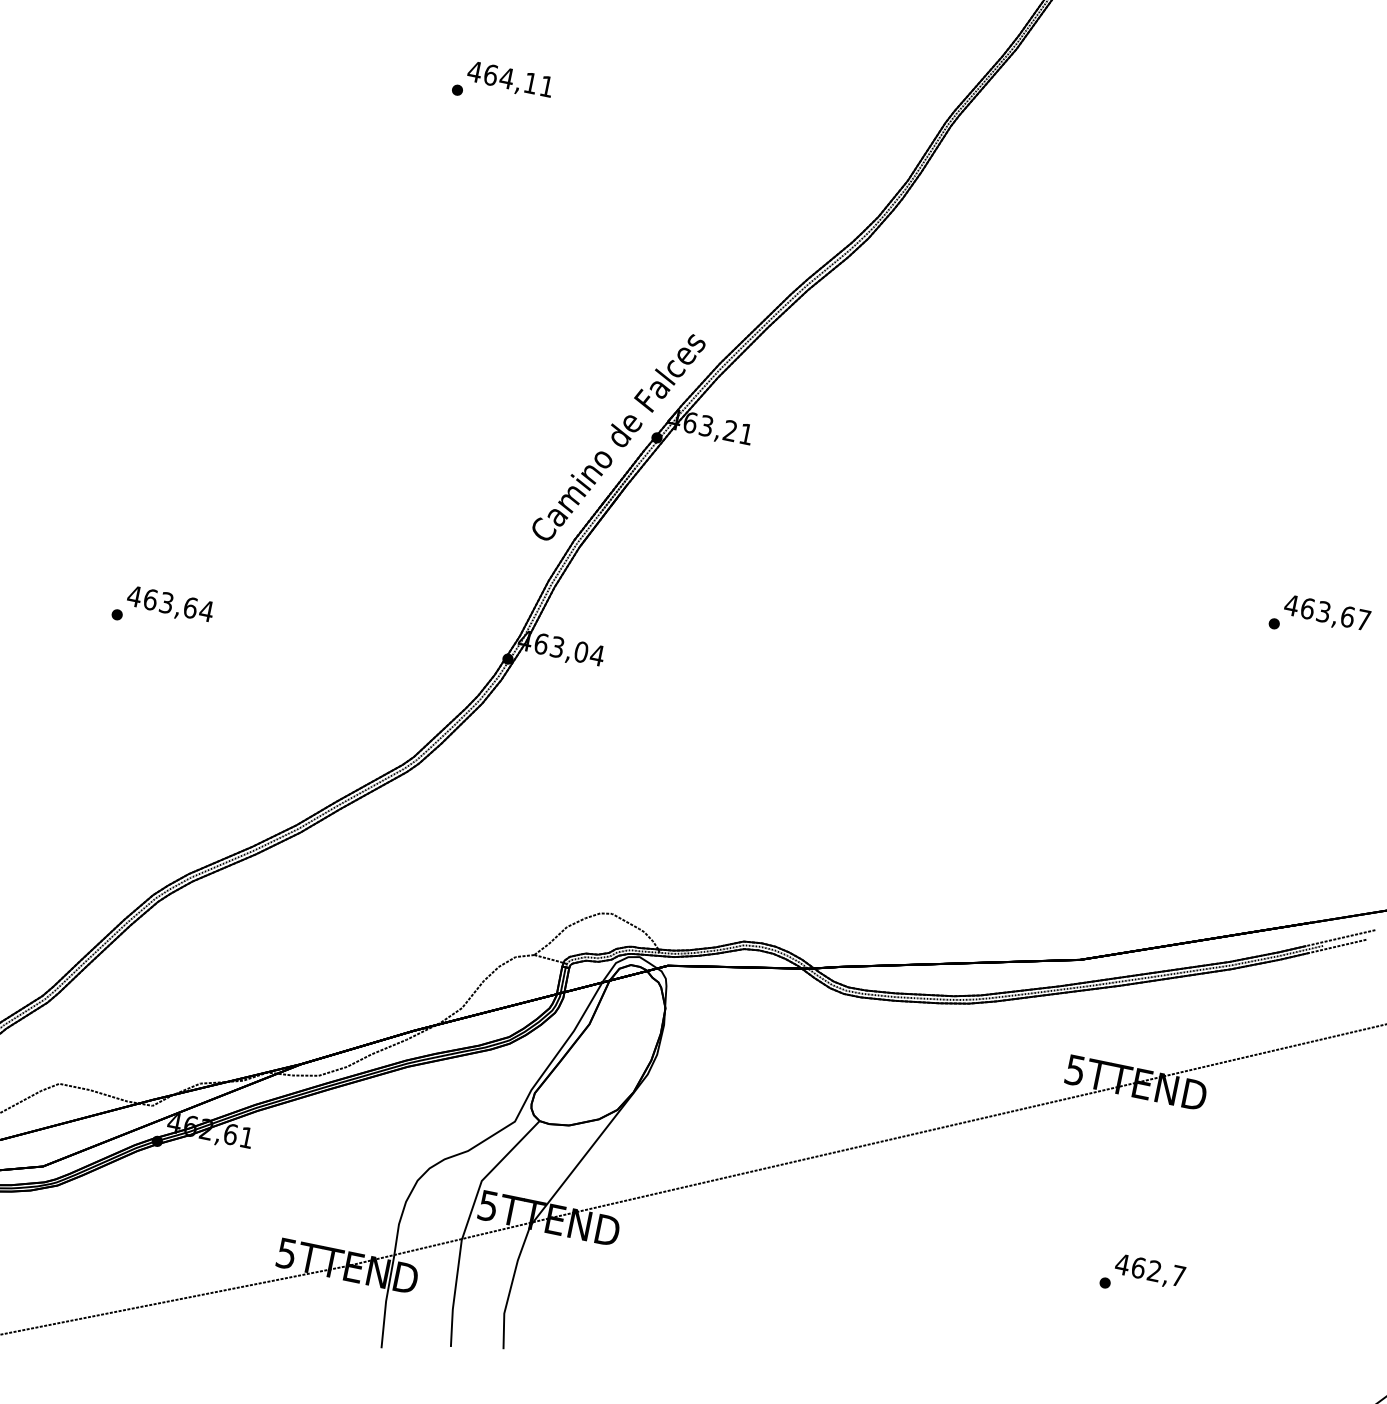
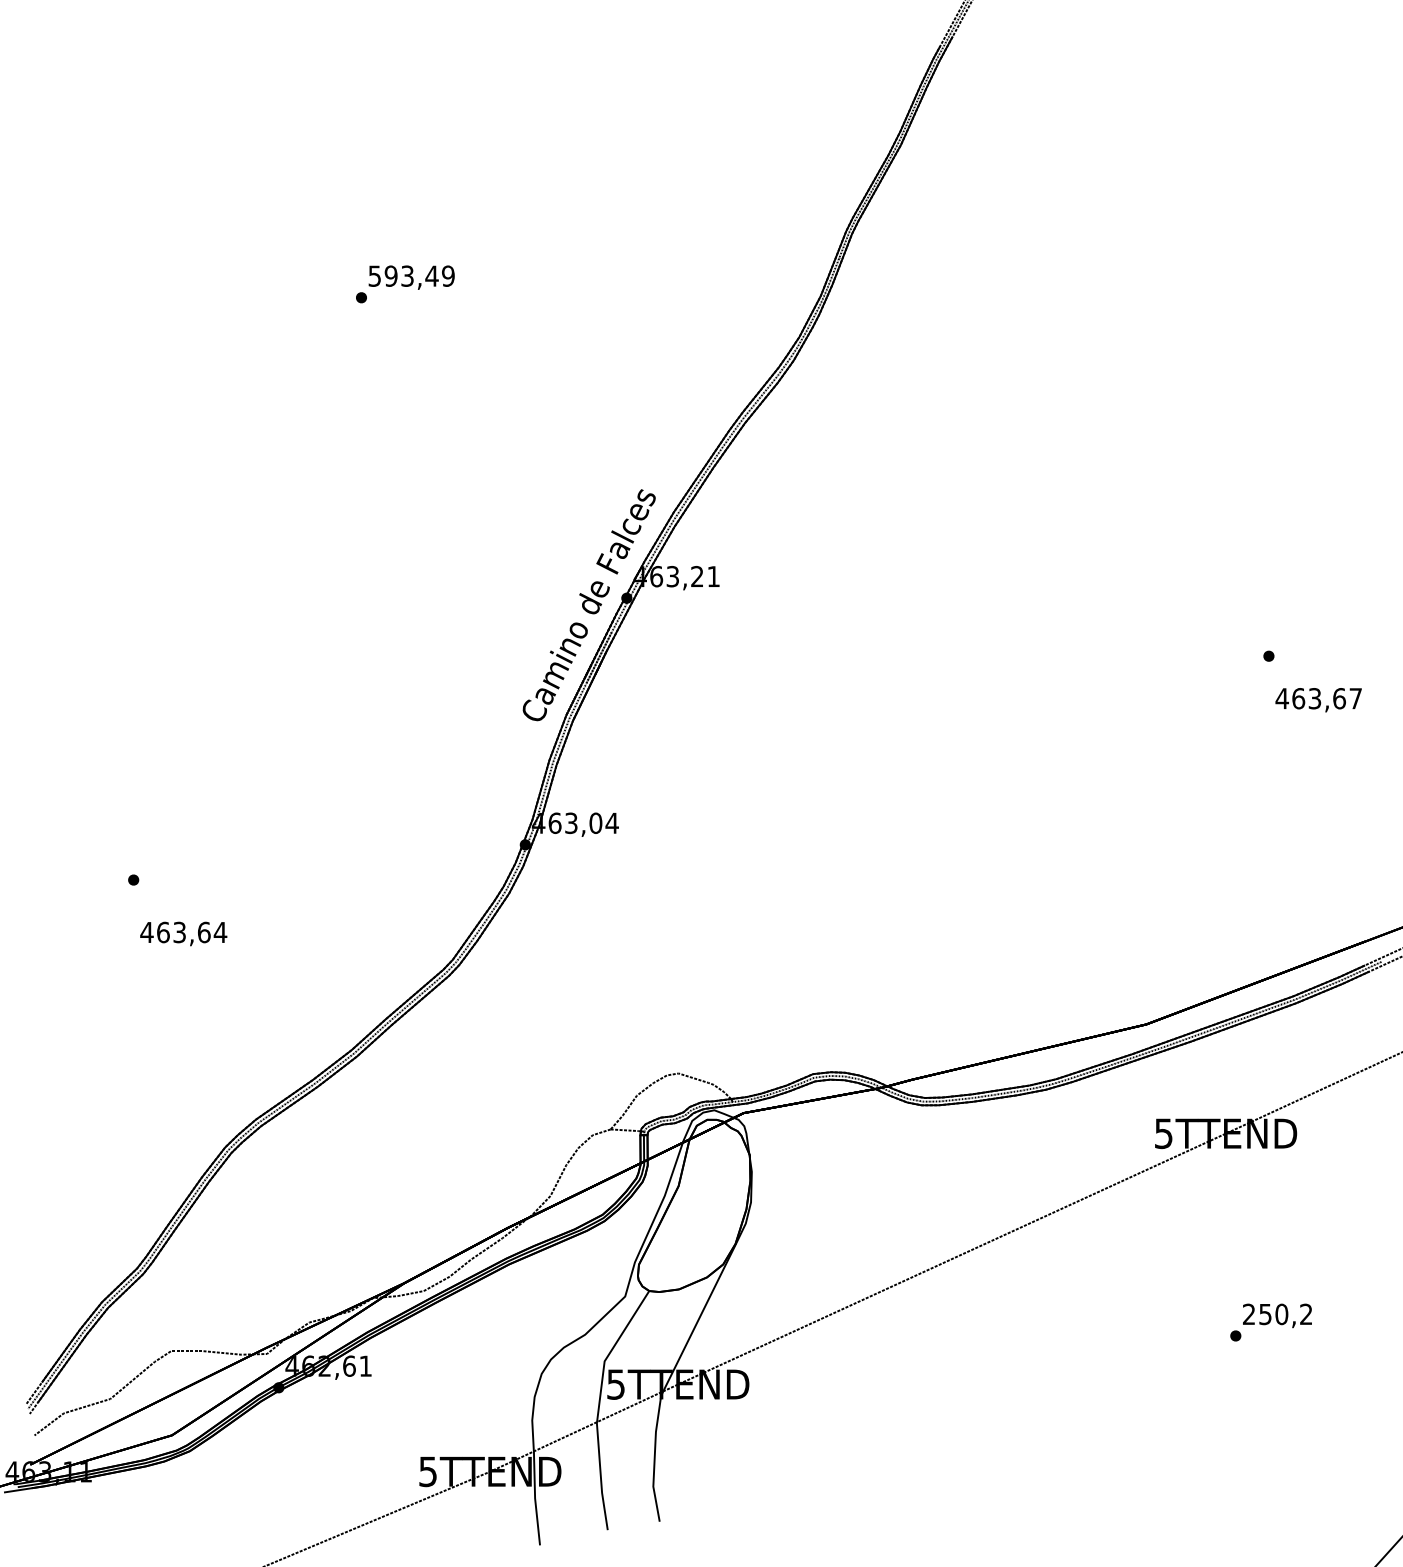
text: (510, 78) -> (411, 275), 464,11 -> 593,49
text: (170, 604) -> (183, 933), moved
text: (1326, 614) -> (1318, 700), moved
text: (1150, 1270) -> (1277, 1314), 462,7 -> 250,2

